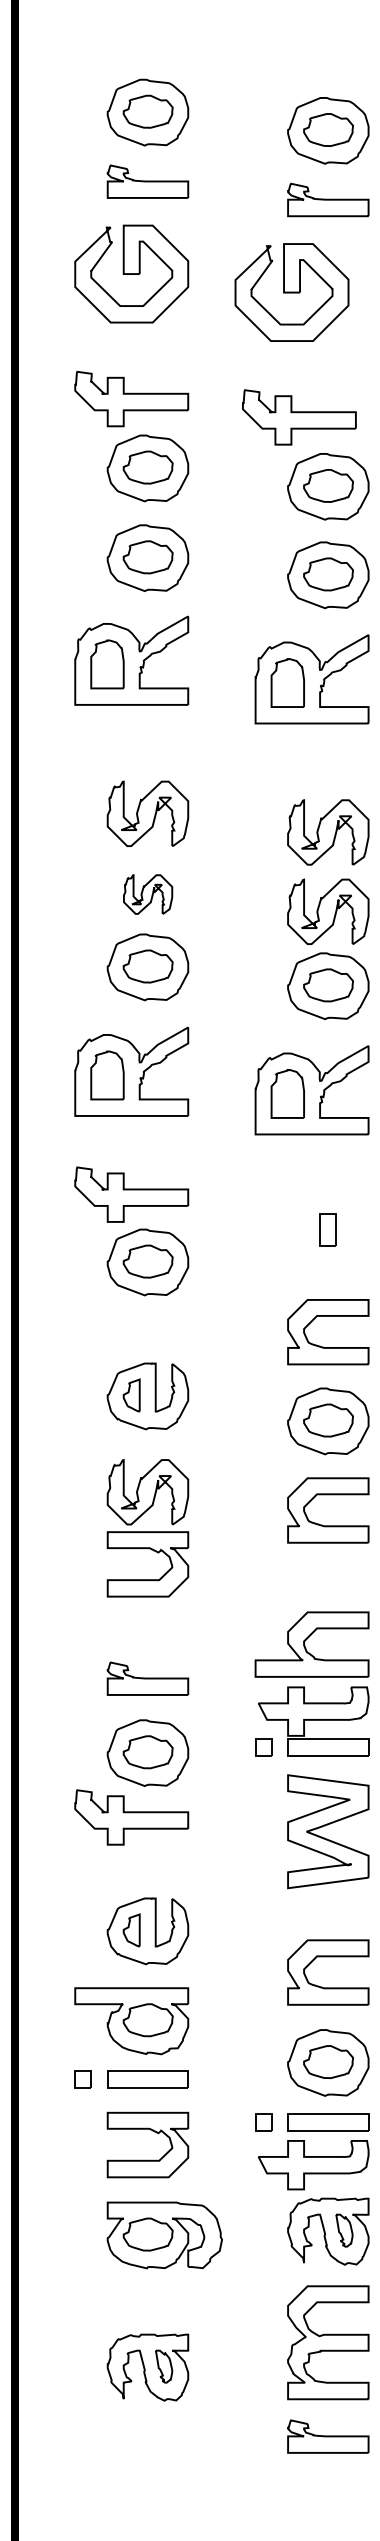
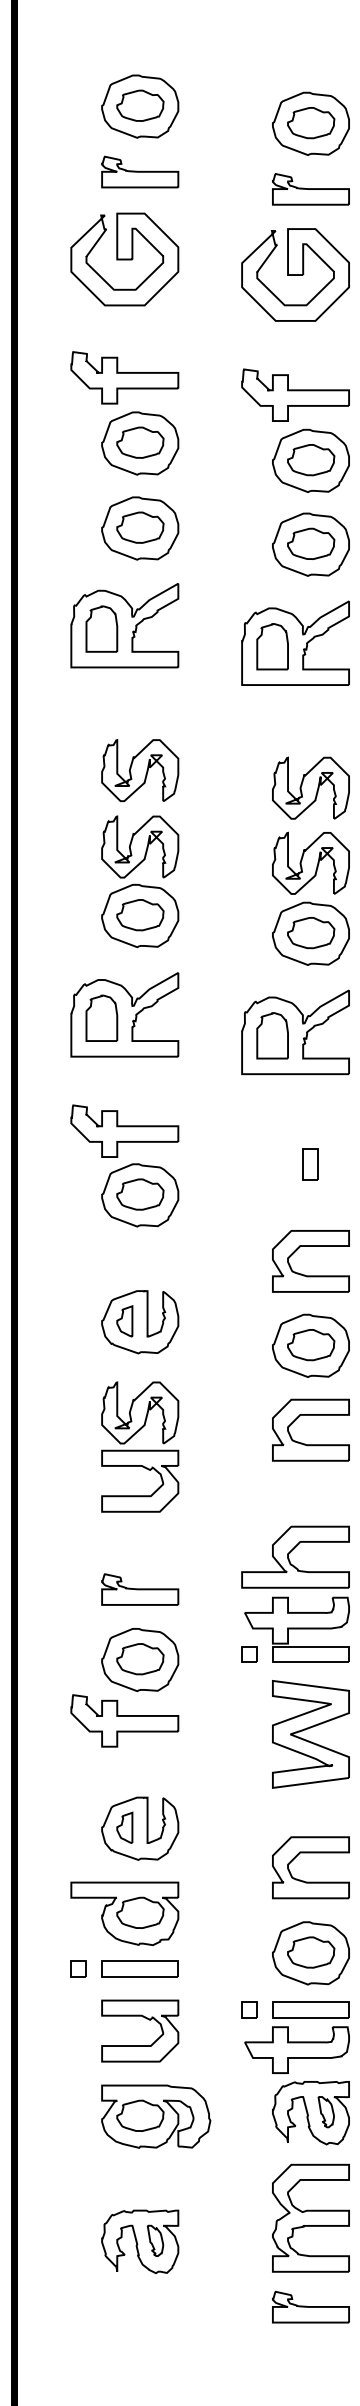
part: (291, 292) -> (295, 274), moved
part: (299, 416) -> (295, 394), moved
part: (148, 894) -> (140, 846), size x1.67

